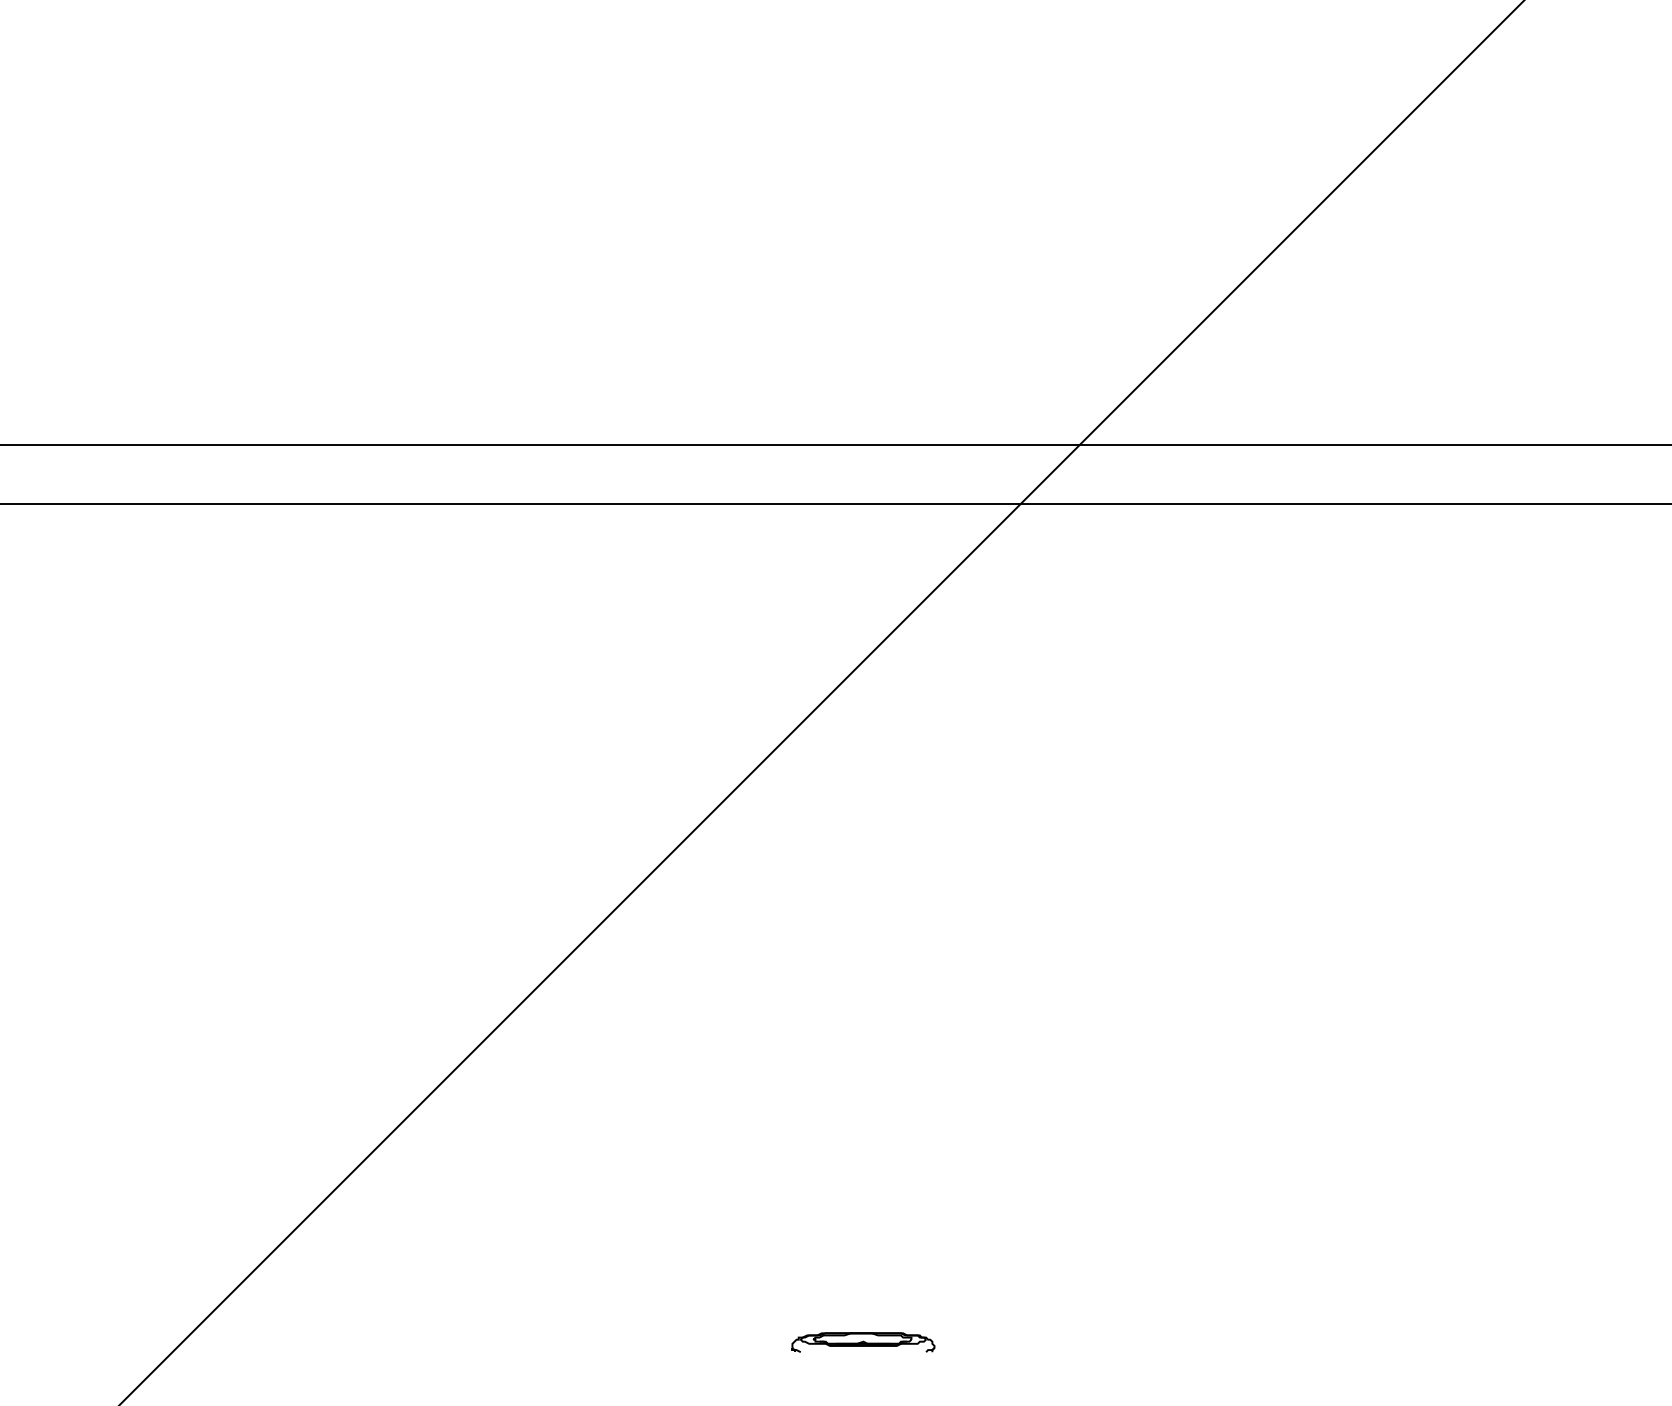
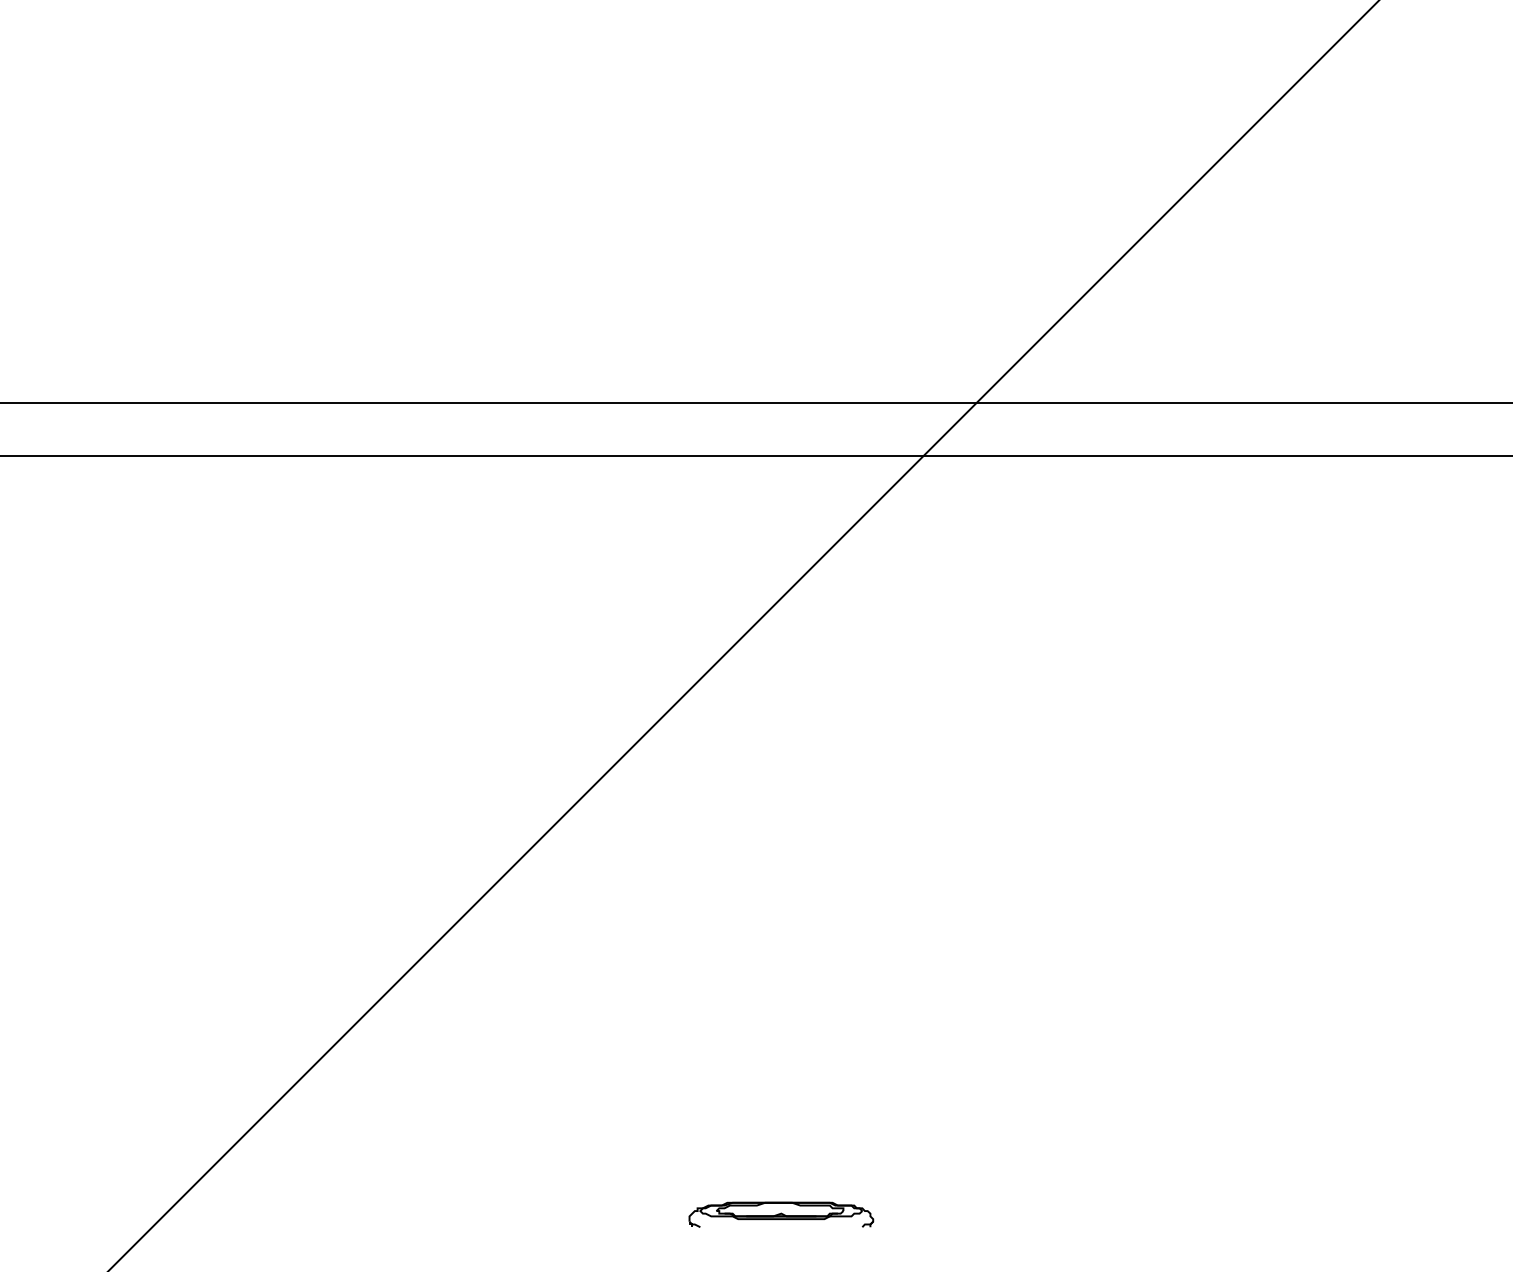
part: (863, 1342) -> (781, 1214), size x1.43

